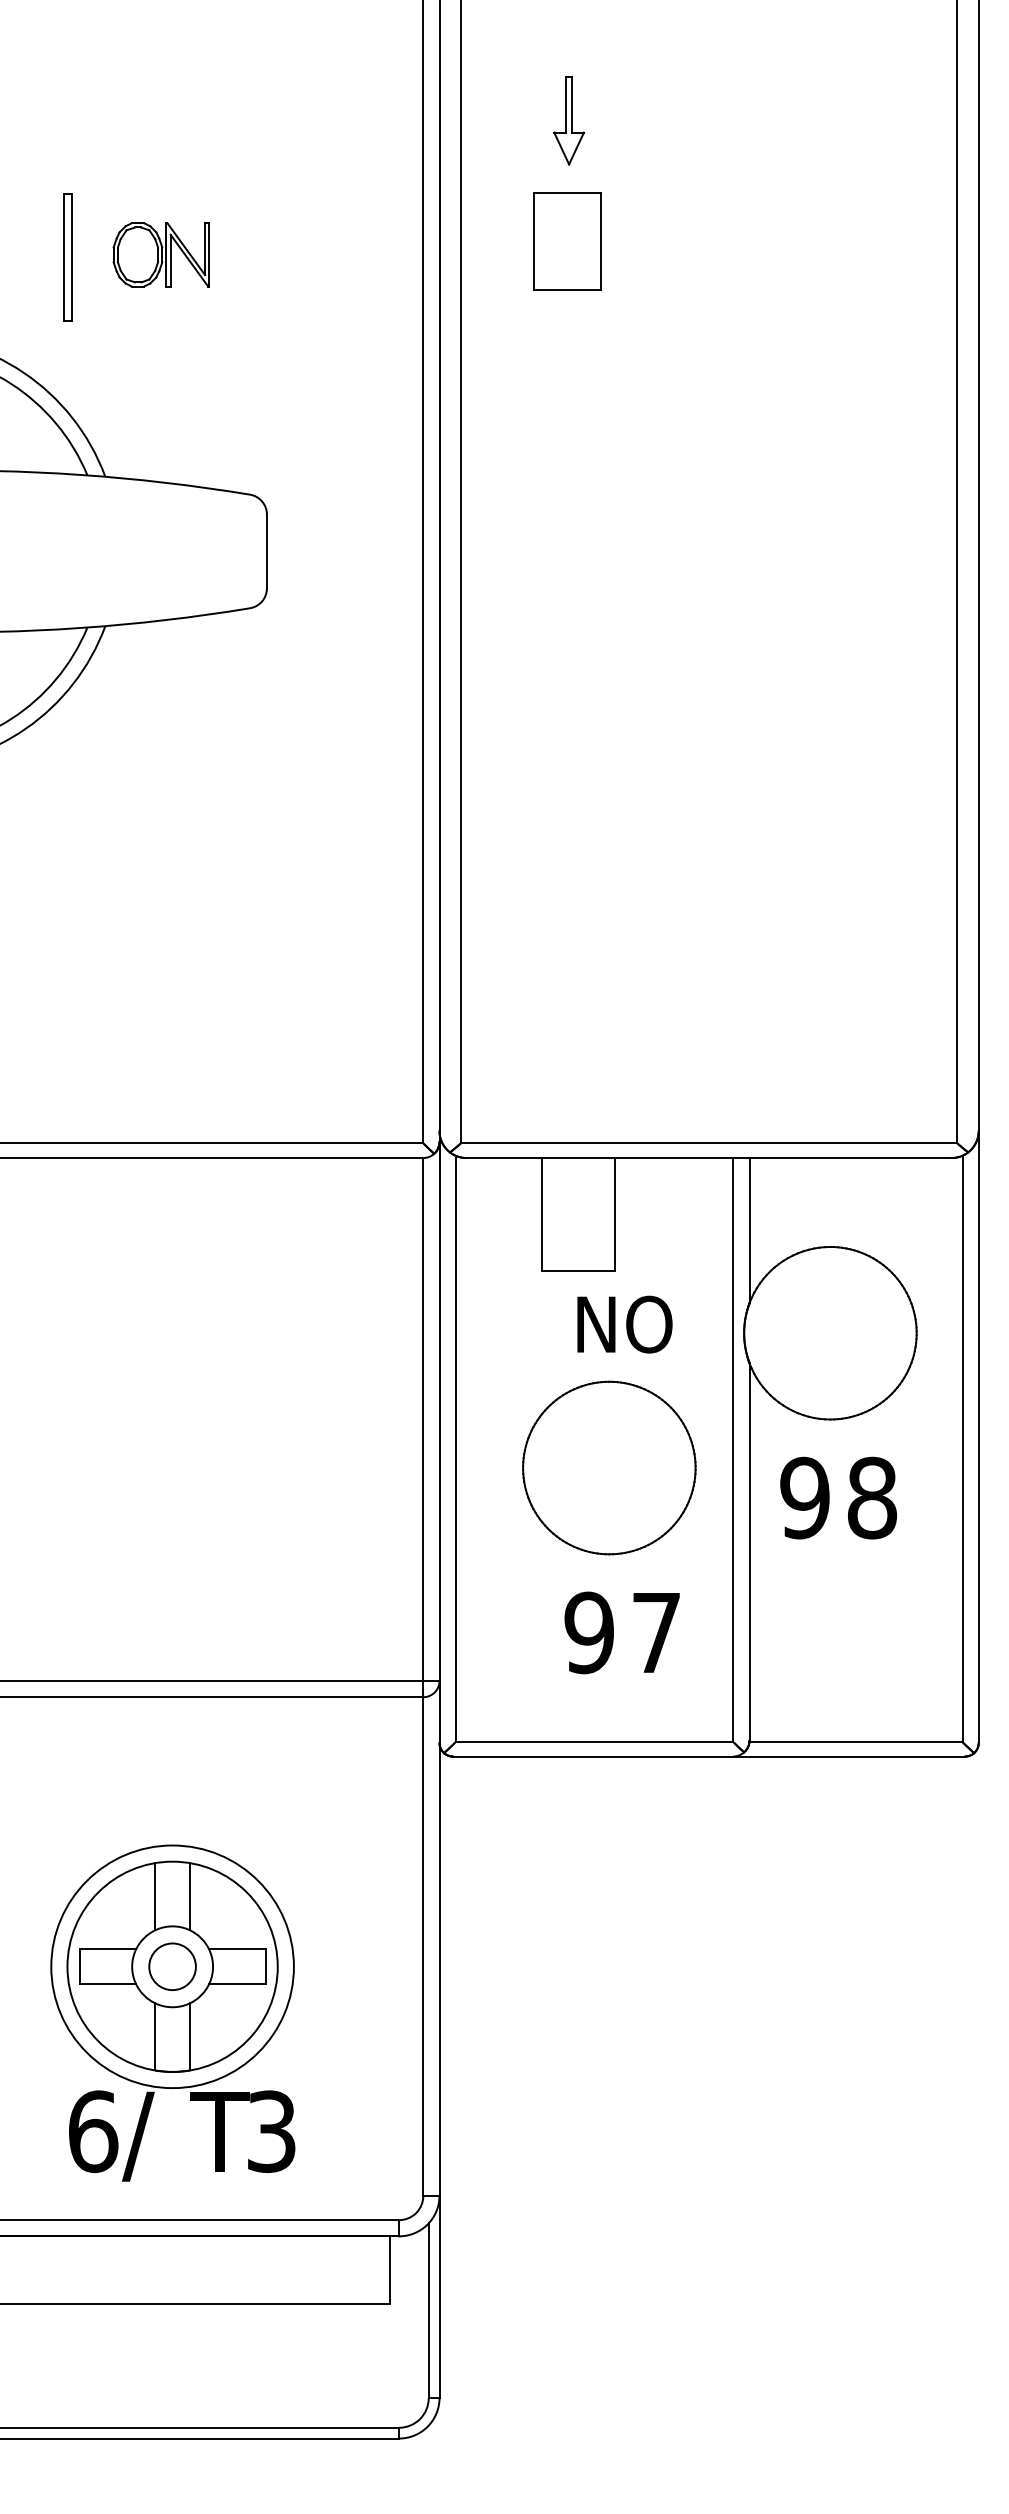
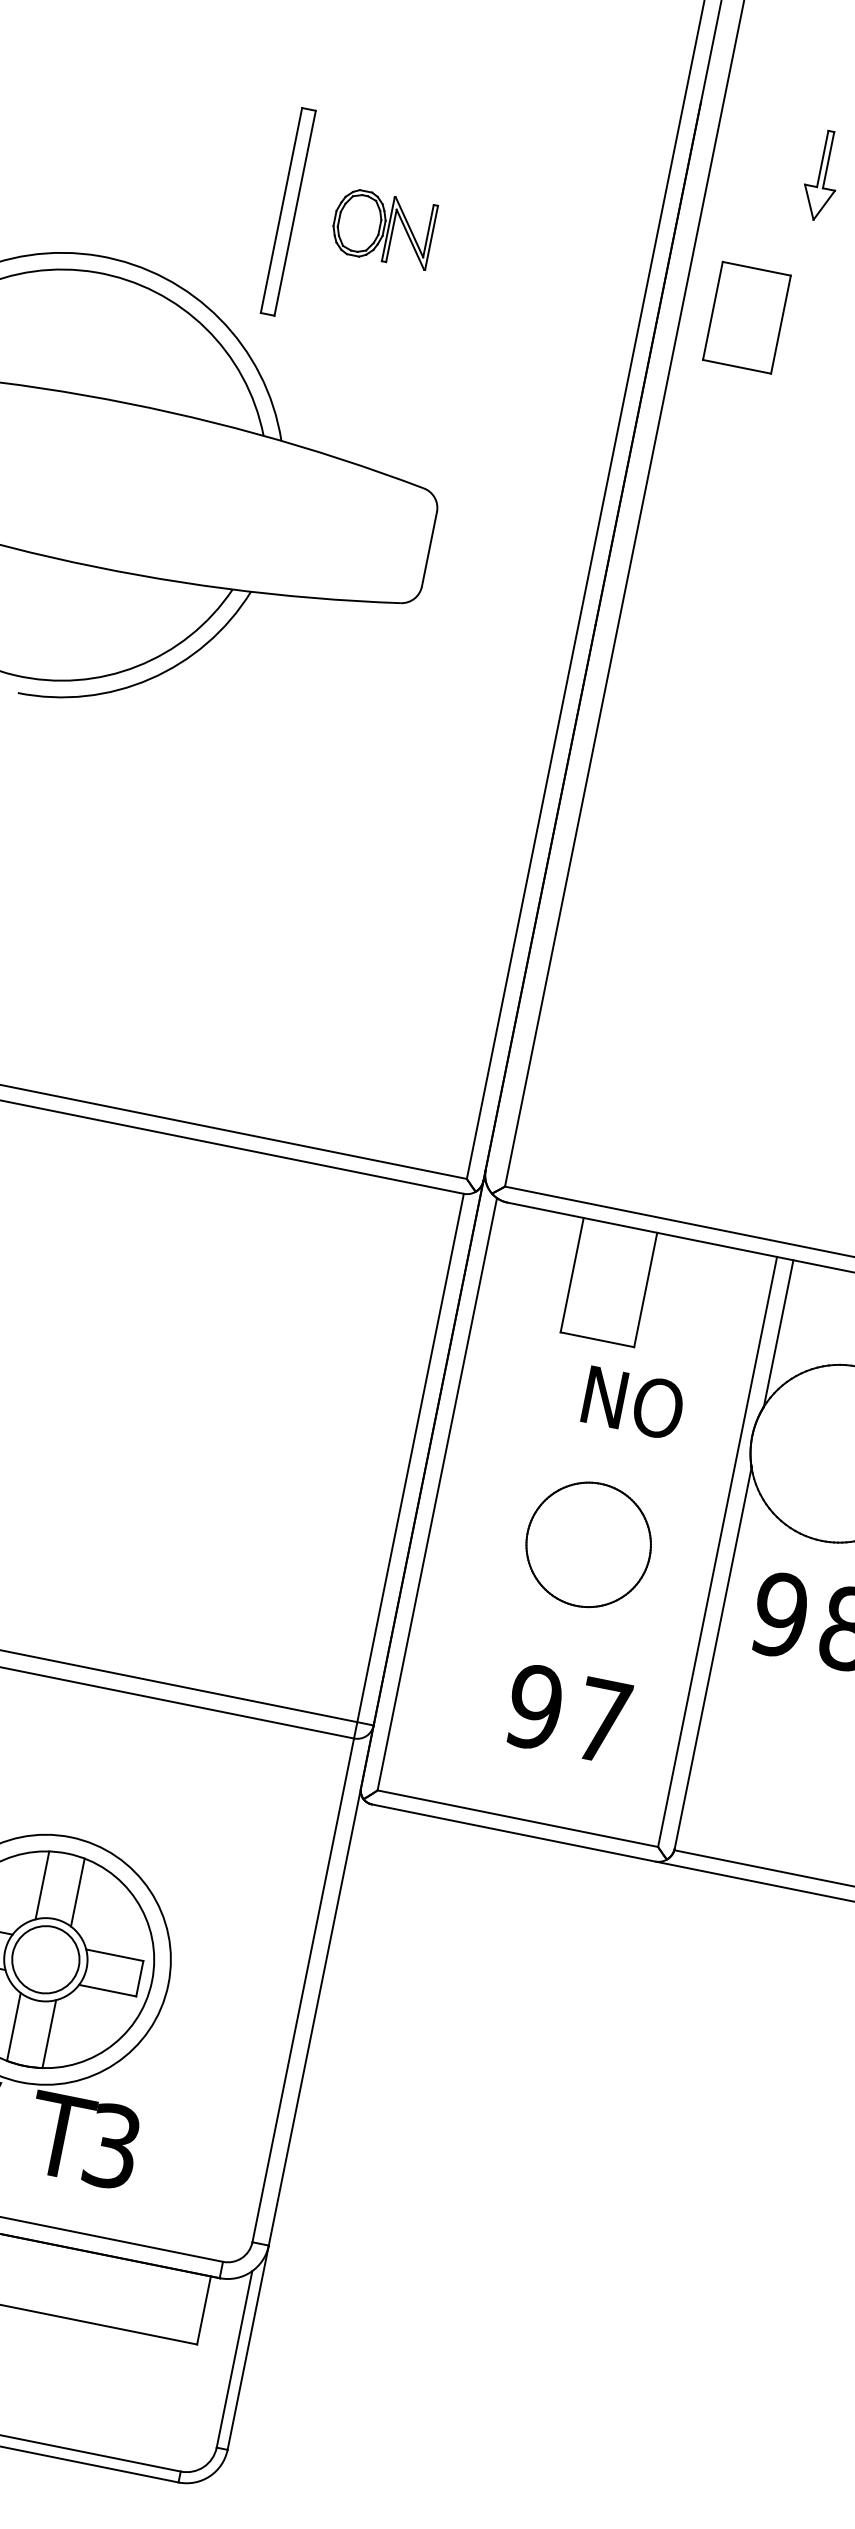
part: (567, 241) -> (746, 317), moved
part: (67, 257) -> (287, 211), size x1.6
part: (609, 1467) -> (588, 1544), size x0.7
circle: (172, 1966) -> (45, 1959), size x1.4

